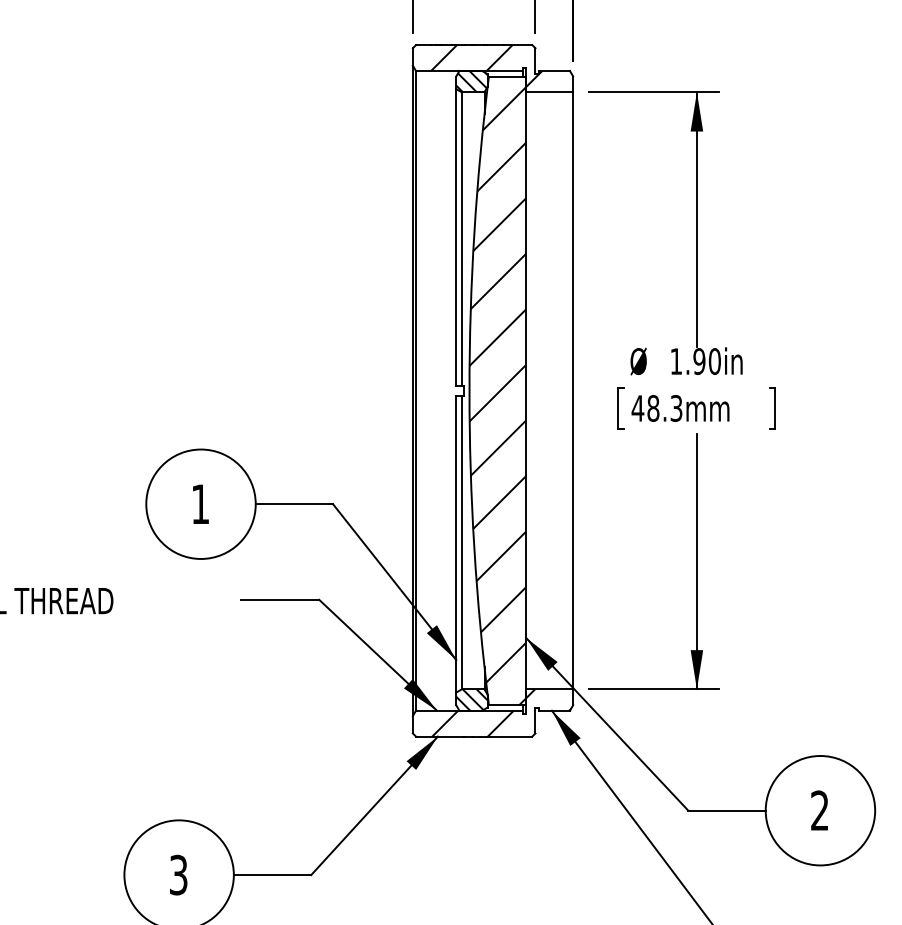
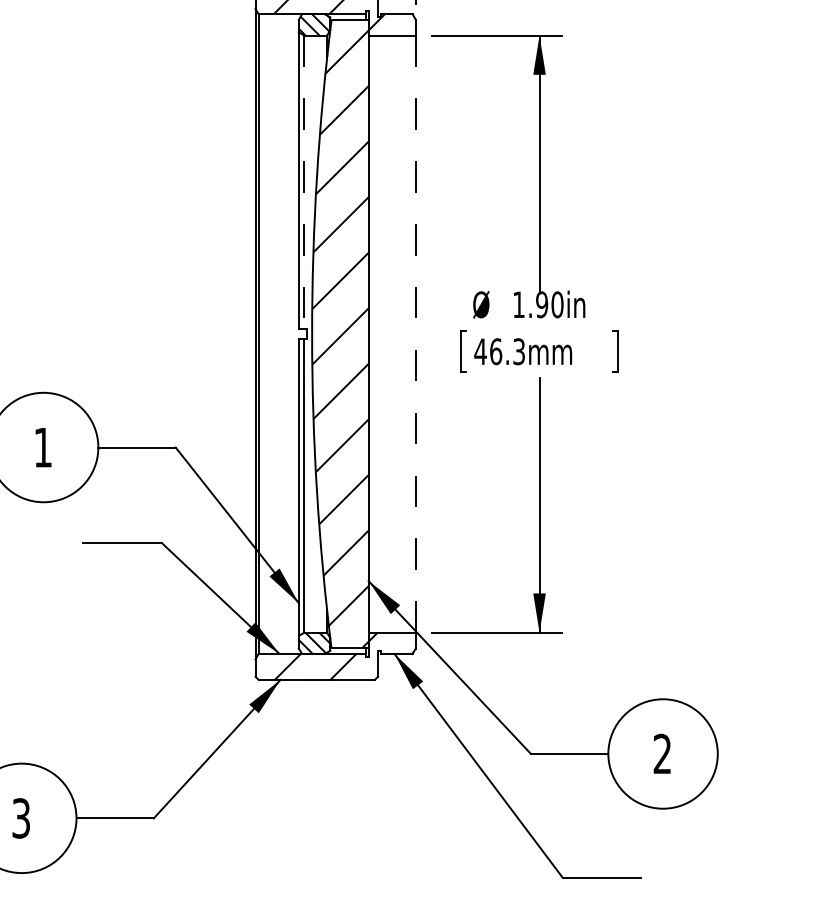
line: (461, 239) -> (304, 182), solid -> dashed
line: (573, 390) -> (416, 333), solid -> dashed
text: (653, 408) -> (496, 351), 48.3mm -> 46.3mm

